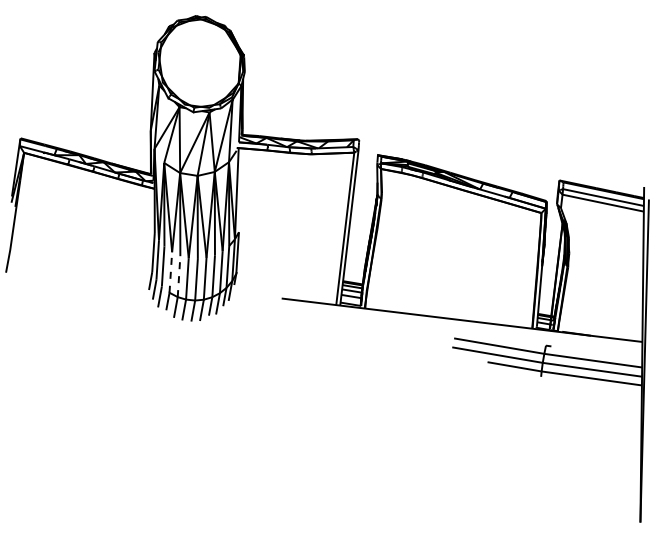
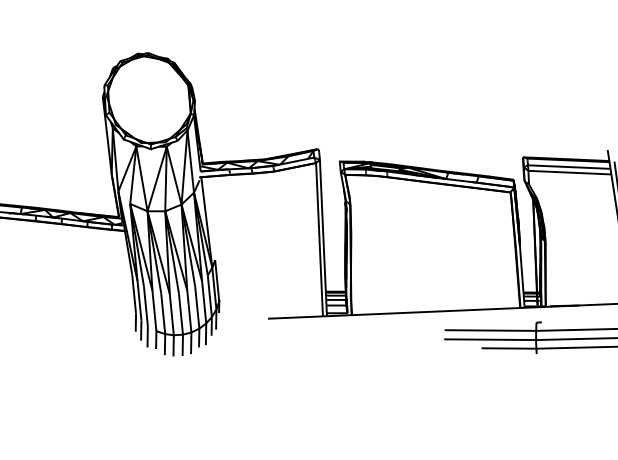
line: (170, 272) -> (154, 311), dashed -> solid
line: (179, 276) -> (163, 313), dashed -> solid

